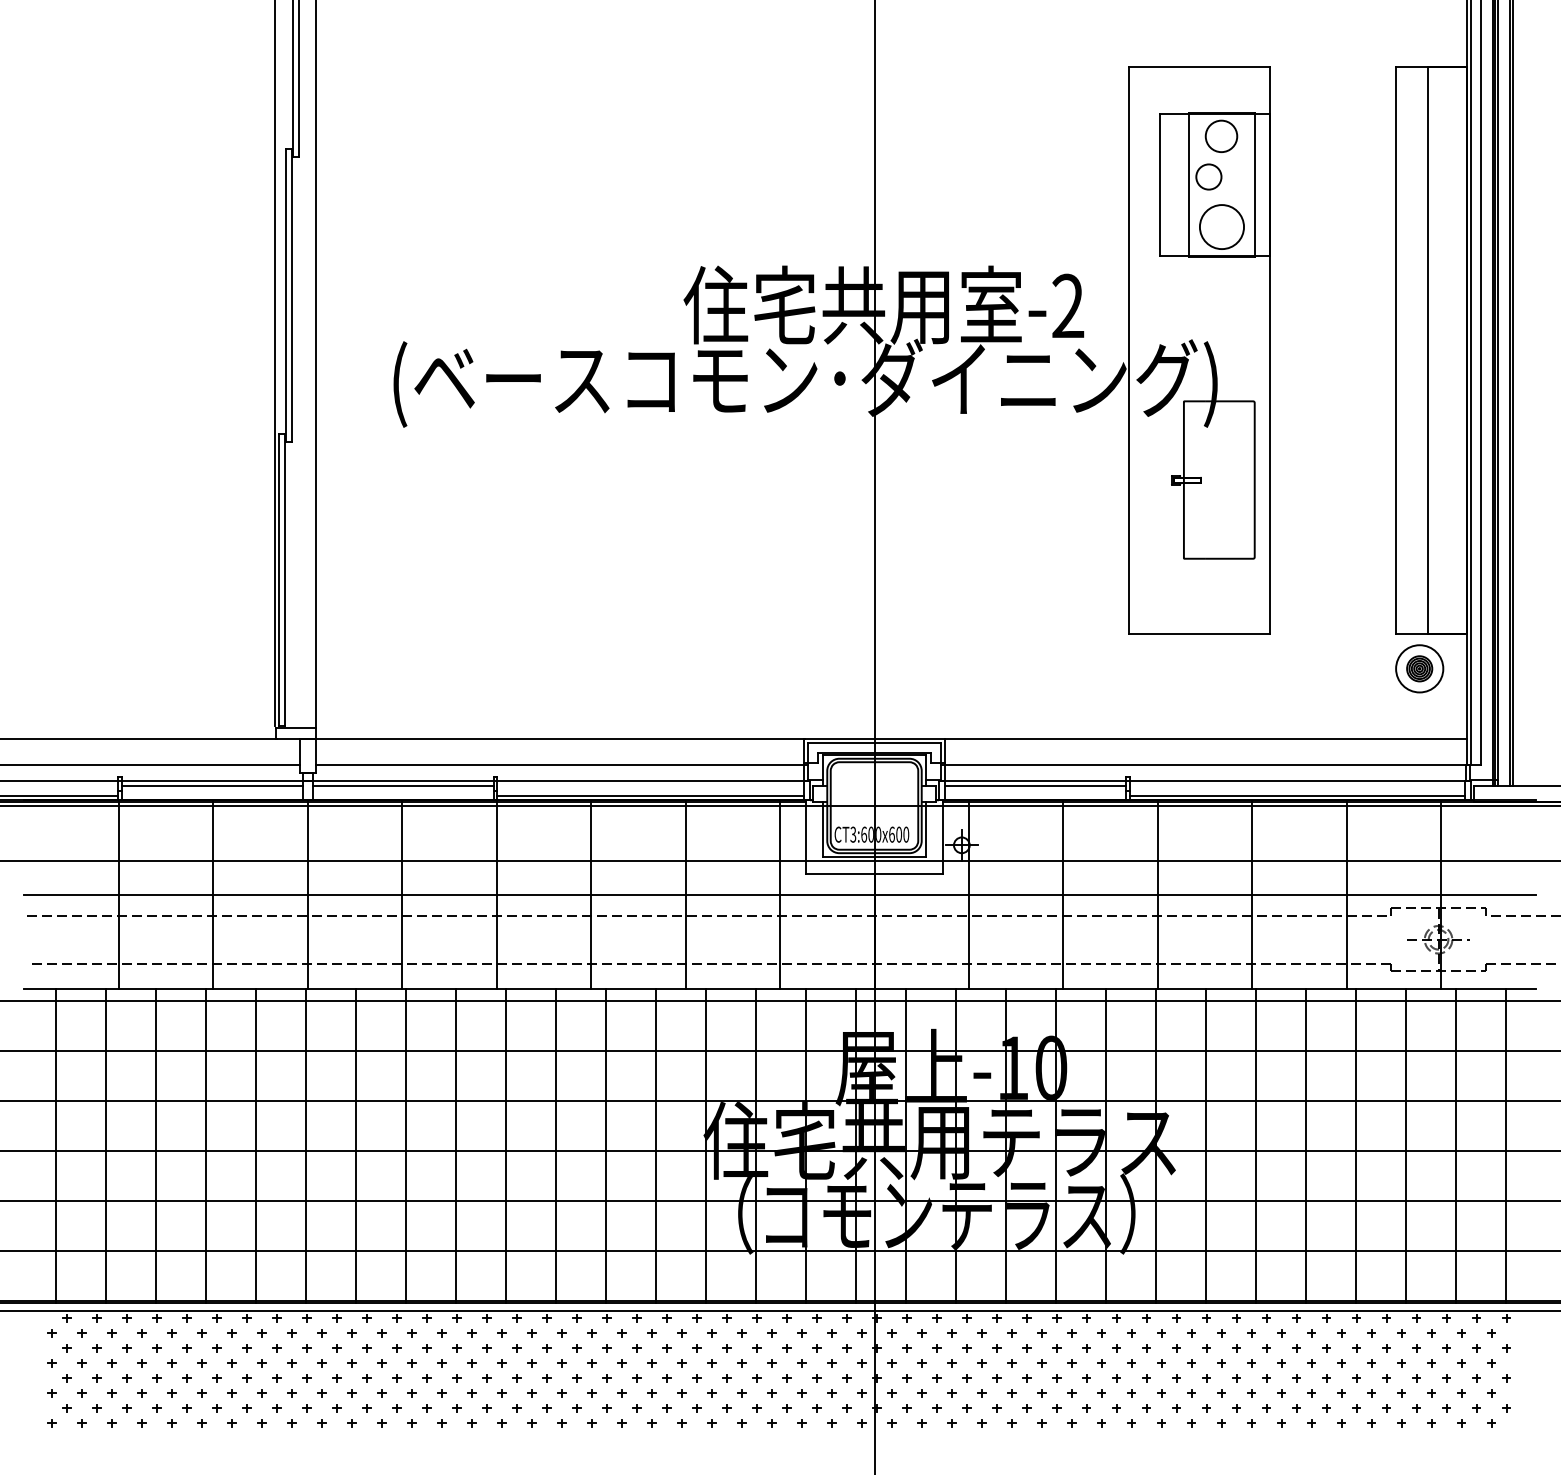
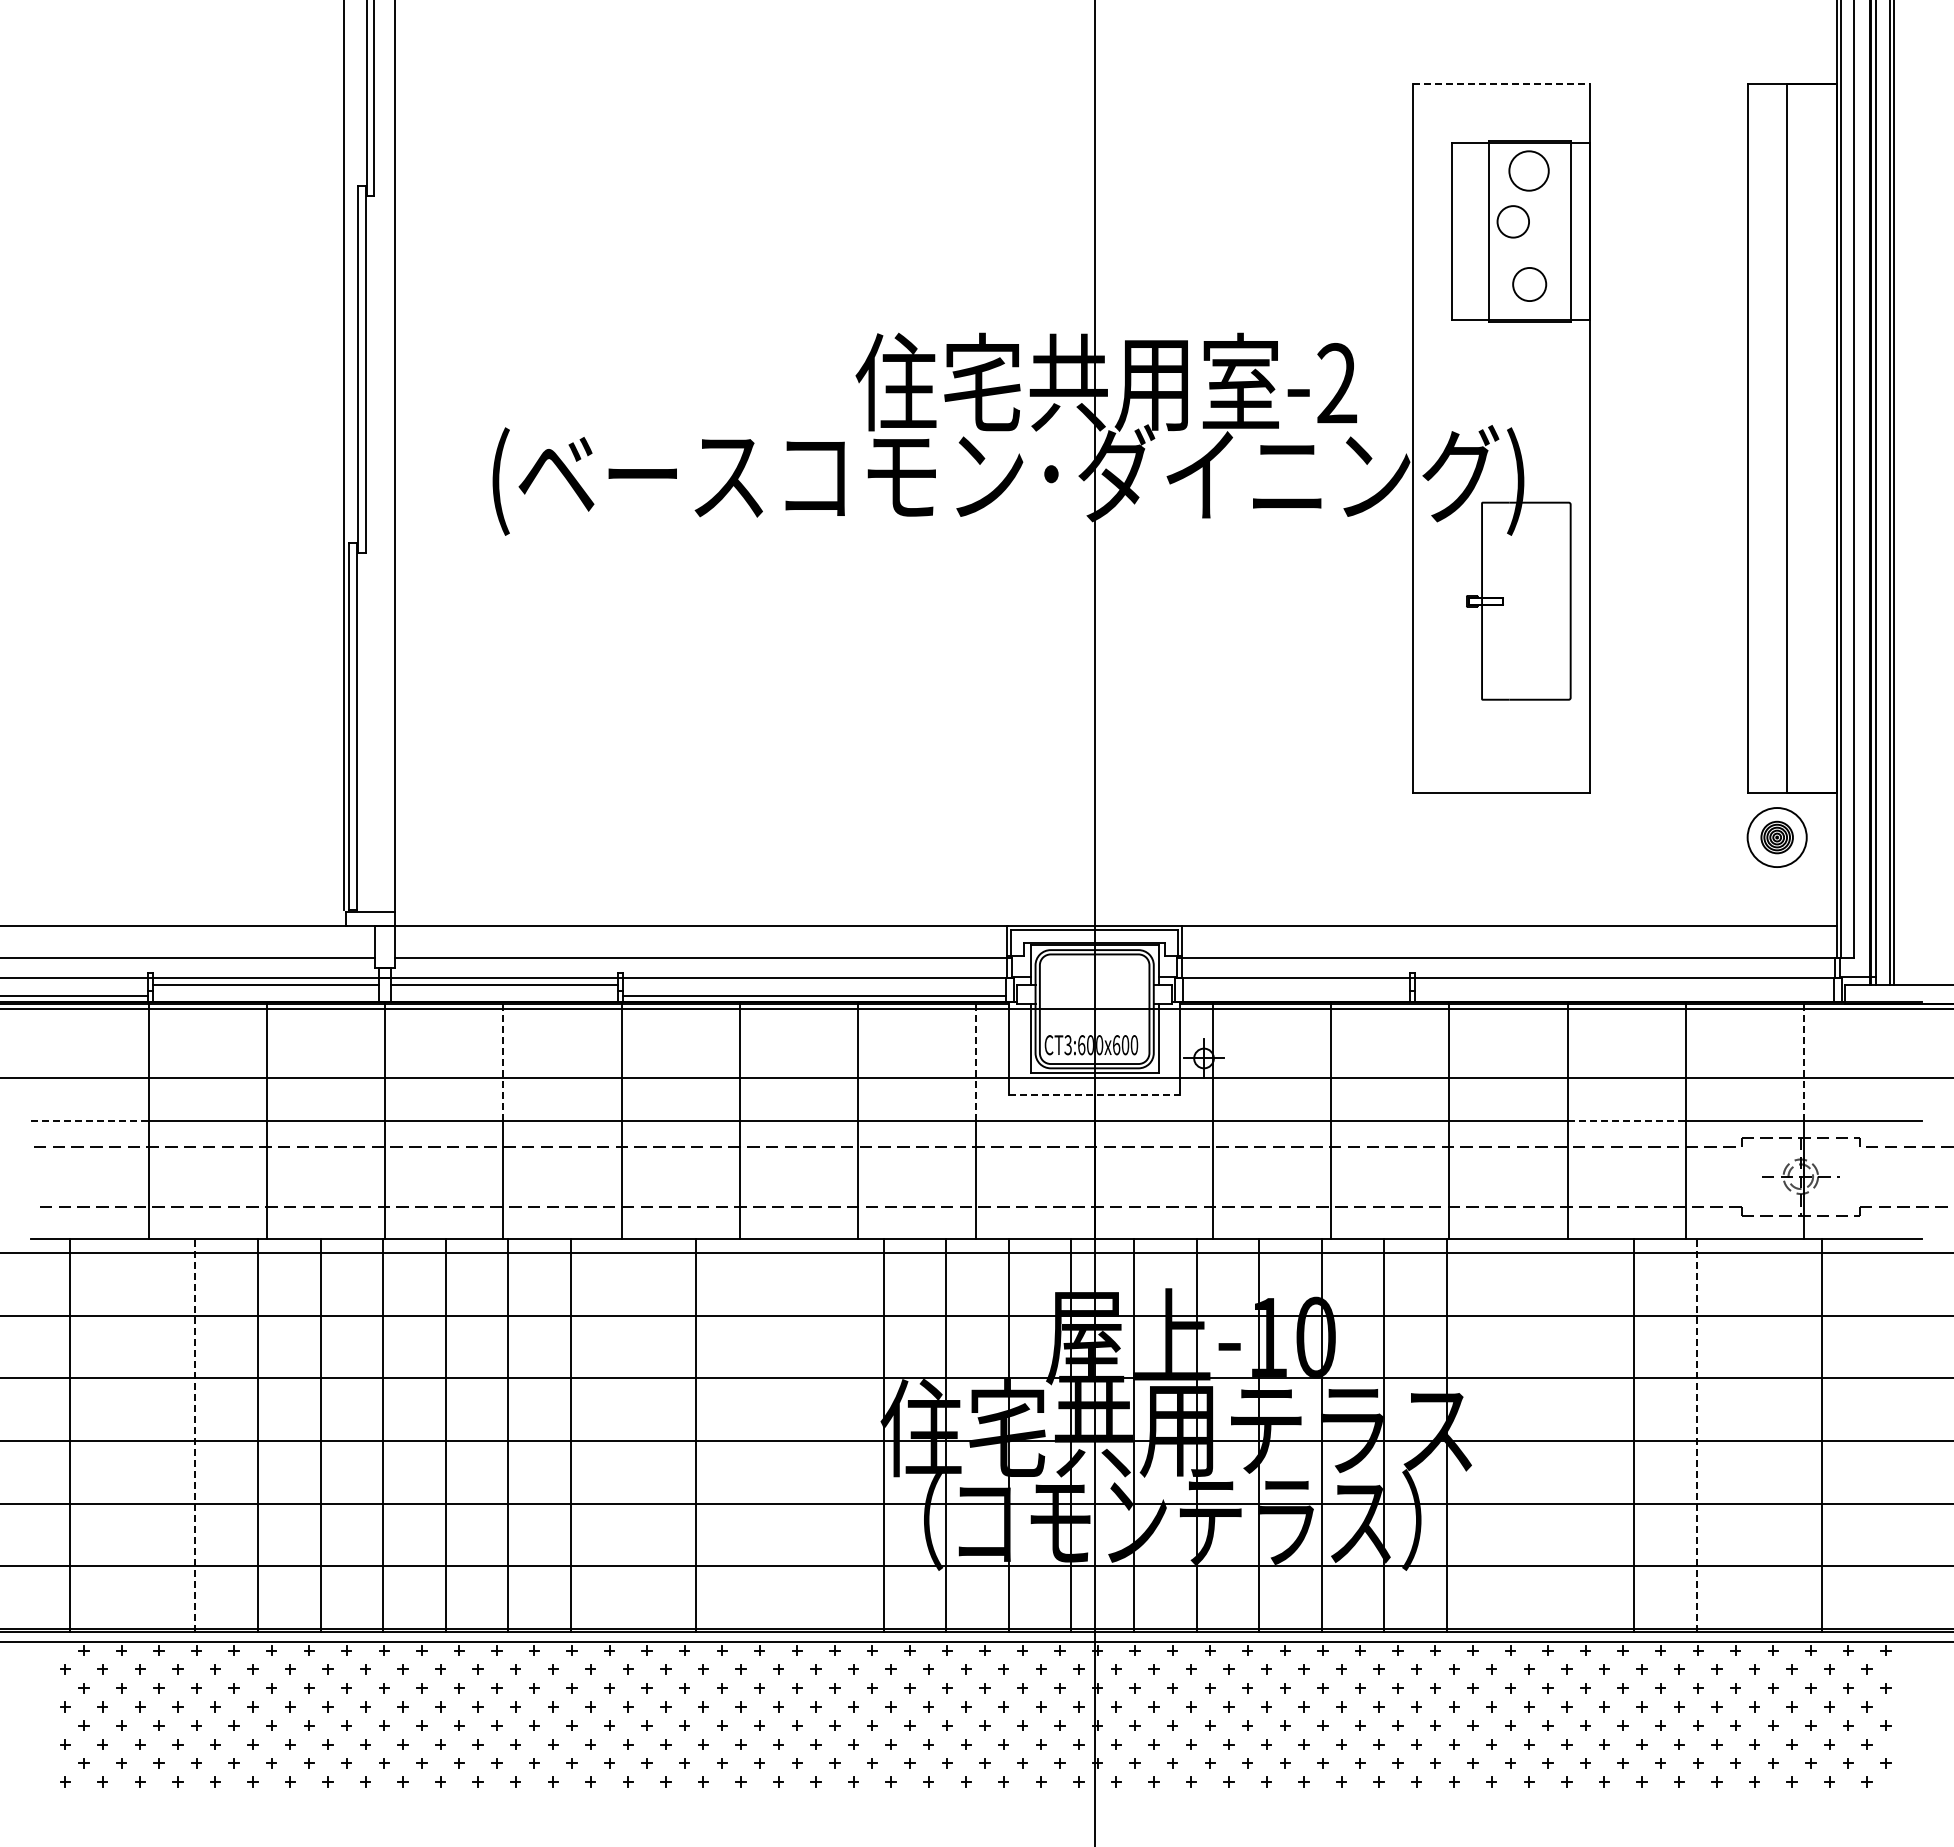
line: (1199, 66) -> (1501, 83), solid -> dashed
circle: (1221, 227) -> (1529, 284), size x0.6
line: (1035, 786) -> (1296, 984), removed
line: (1296, 795) -> (1623, 996), removed
line: (402, 846) -> (503, 1060), solid -> dashed
line: (780, 846) -> (976, 1060), solid -> dashed
line: (1441, 846) -> (1804, 1060), solid -> dashed
line: (874, 874) -> (1094, 1094), solid -> dashed
line: (72, 894) -> (90, 1120), solid -> dashed
line: (1300, 894) -> (1627, 1120), solid -> dashed
line: (105, 1145) -> (132, 1434), removed
line: (506, 1145) -> (633, 1434), removed
line: (605, 1145) -> (758, 1434), removed
line: (656, 1145) -> (821, 1434), removed
line: (1205, 1145) -> (1509, 1434), removed
line: (1255, 1145) -> (1571, 1434), removed
line: (1405, 1145) -> (1759, 1434), removed
line: (1505, 1145) -> (1884, 1434), removed
line: (156, 1146) -> (195, 1435), solid -> dashed
line: (1356, 1146) -> (1697, 1435), solid -> dashed

